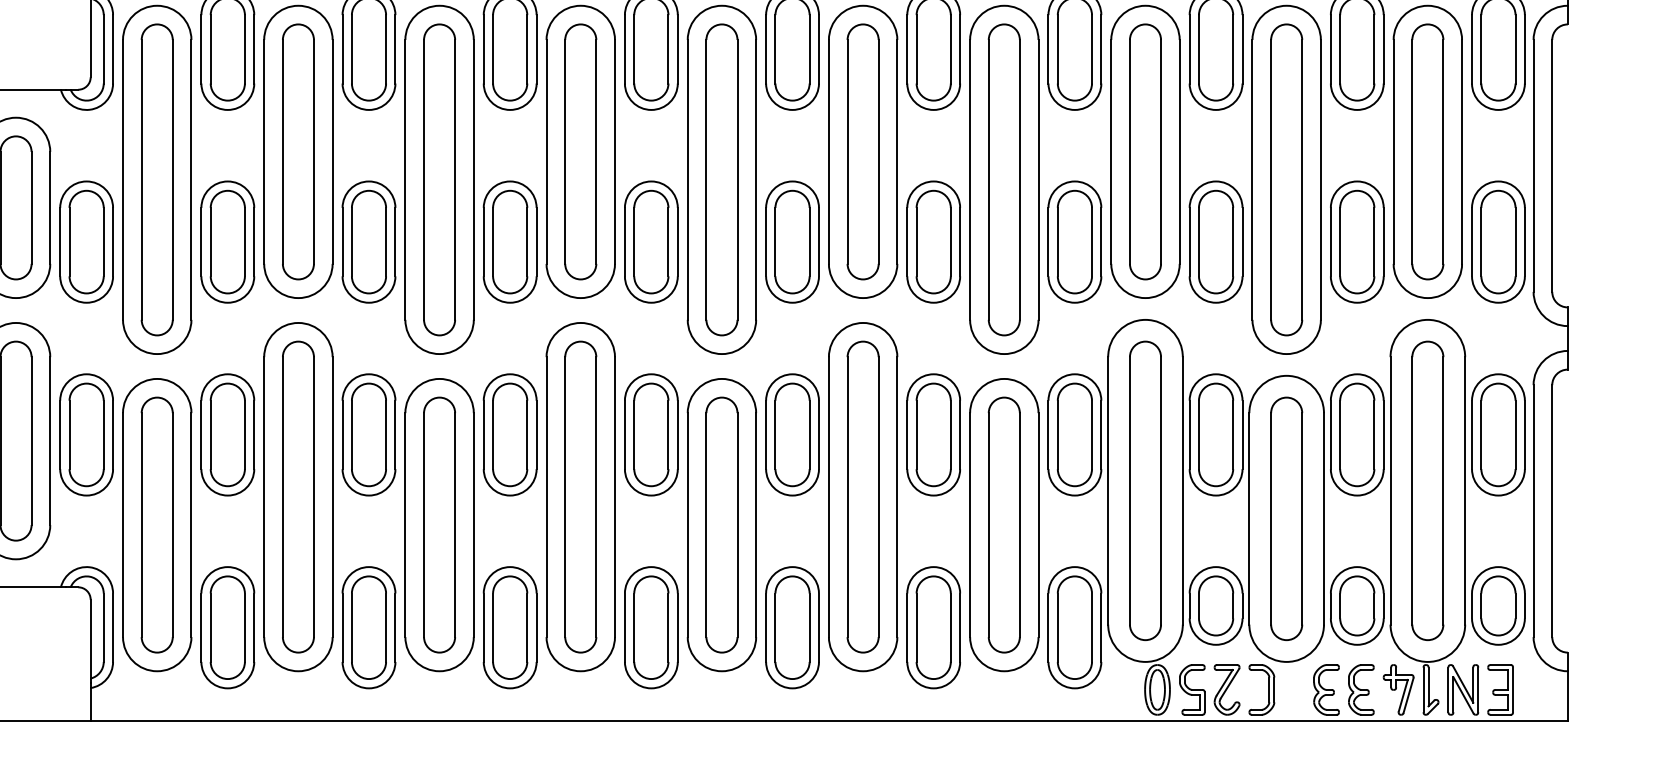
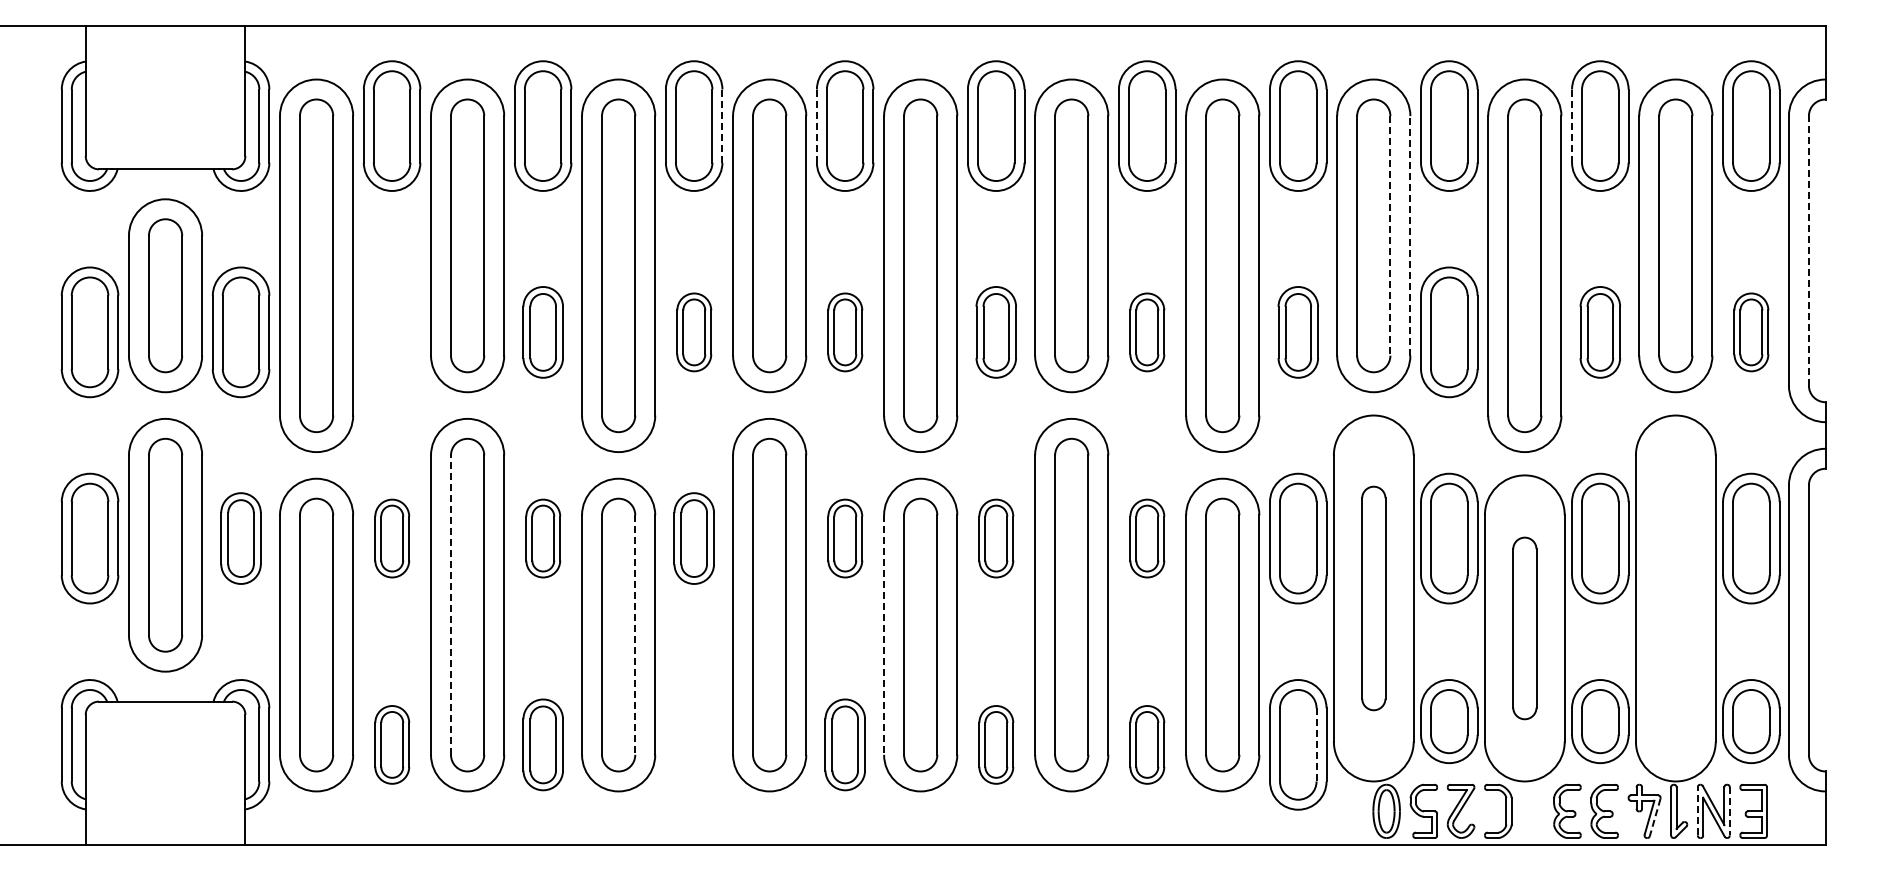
line: (536, 49) -> (722, 126), solid -> dashed
line: (624, 49) -> (816, 126), solid -> dashed
line: (1331, 49) -> (1572, 126), solid -> dashed
line: (1161, 151) -> (1390, 235), solid -> dashed
line: (1179, 151) -> (1410, 235), solid -> dashed
line: (1551, 165) -> (1808, 250), solid -> dashed
part: (228, 242) -> (392, 332), removed
part: (369, 242) -> (543, 332), size x0.7
part: (510, 242) -> (694, 332), size x0.6
part: (651, 242) -> (845, 332), size x0.6
part: (792, 242) -> (996, 332), size x0.7
part: (933, 242) -> (1147, 332), size x0.6
part: (1075, 242) -> (1298, 332), size x0.7
part: (1357, 242) -> (1600, 332), size x0.7
part: (1498, 242) -> (1751, 332), size x0.6
part: (86, 434) -> (240, 538), size x0.7
part: (228, 434) -> (392, 538), size x0.6
part: (369, 434) -> (543, 538), size x0.6
part: (510, 434) -> (694, 538), size x0.7
part: (651, 434) -> (845, 538), size x0.6
part: (792, 434) -> (996, 538), size x0.6
part: (933, 434) -> (1147, 538), size x0.6
part: (1145, 490) -> (1373, 598), size x0.7
part: (1427, 490) -> (1675, 598), removed
line: (282, 497) -> (450, 605), solid -> dashed
part: (1286, 518) -> (1524, 628), size x0.7
line: (455, 525) -> (635, 635), solid -> dashed
line: (688, 525) -> (884, 635), solid -> dashed
part: (228, 627) -> (392, 744), size x0.6
part: (369, 627) -> (543, 744), size x0.7
part: (510, 627) -> (694, 744), removed
part: (651, 627) -> (845, 744), size x0.7
part: (792, 627) -> (996, 744), size x0.6
part: (933, 627) -> (1147, 744), size x0.6
line: (1091, 627) -> (1316, 744), solid -> dashed
line: (1448, 690) -> (1697, 811), solid -> dashed
line: (1478, 690) -> (1729, 811), solid -> dashed
line: (1408, 695) -> (1655, 817), solid -> dashed

